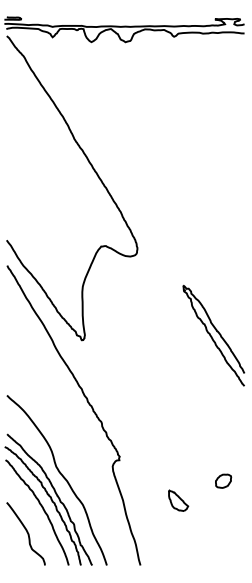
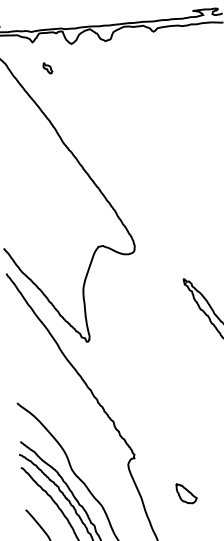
part: (65, 64) -> (47, 68), added
part: (178, 500) -> (186, 493), moved

